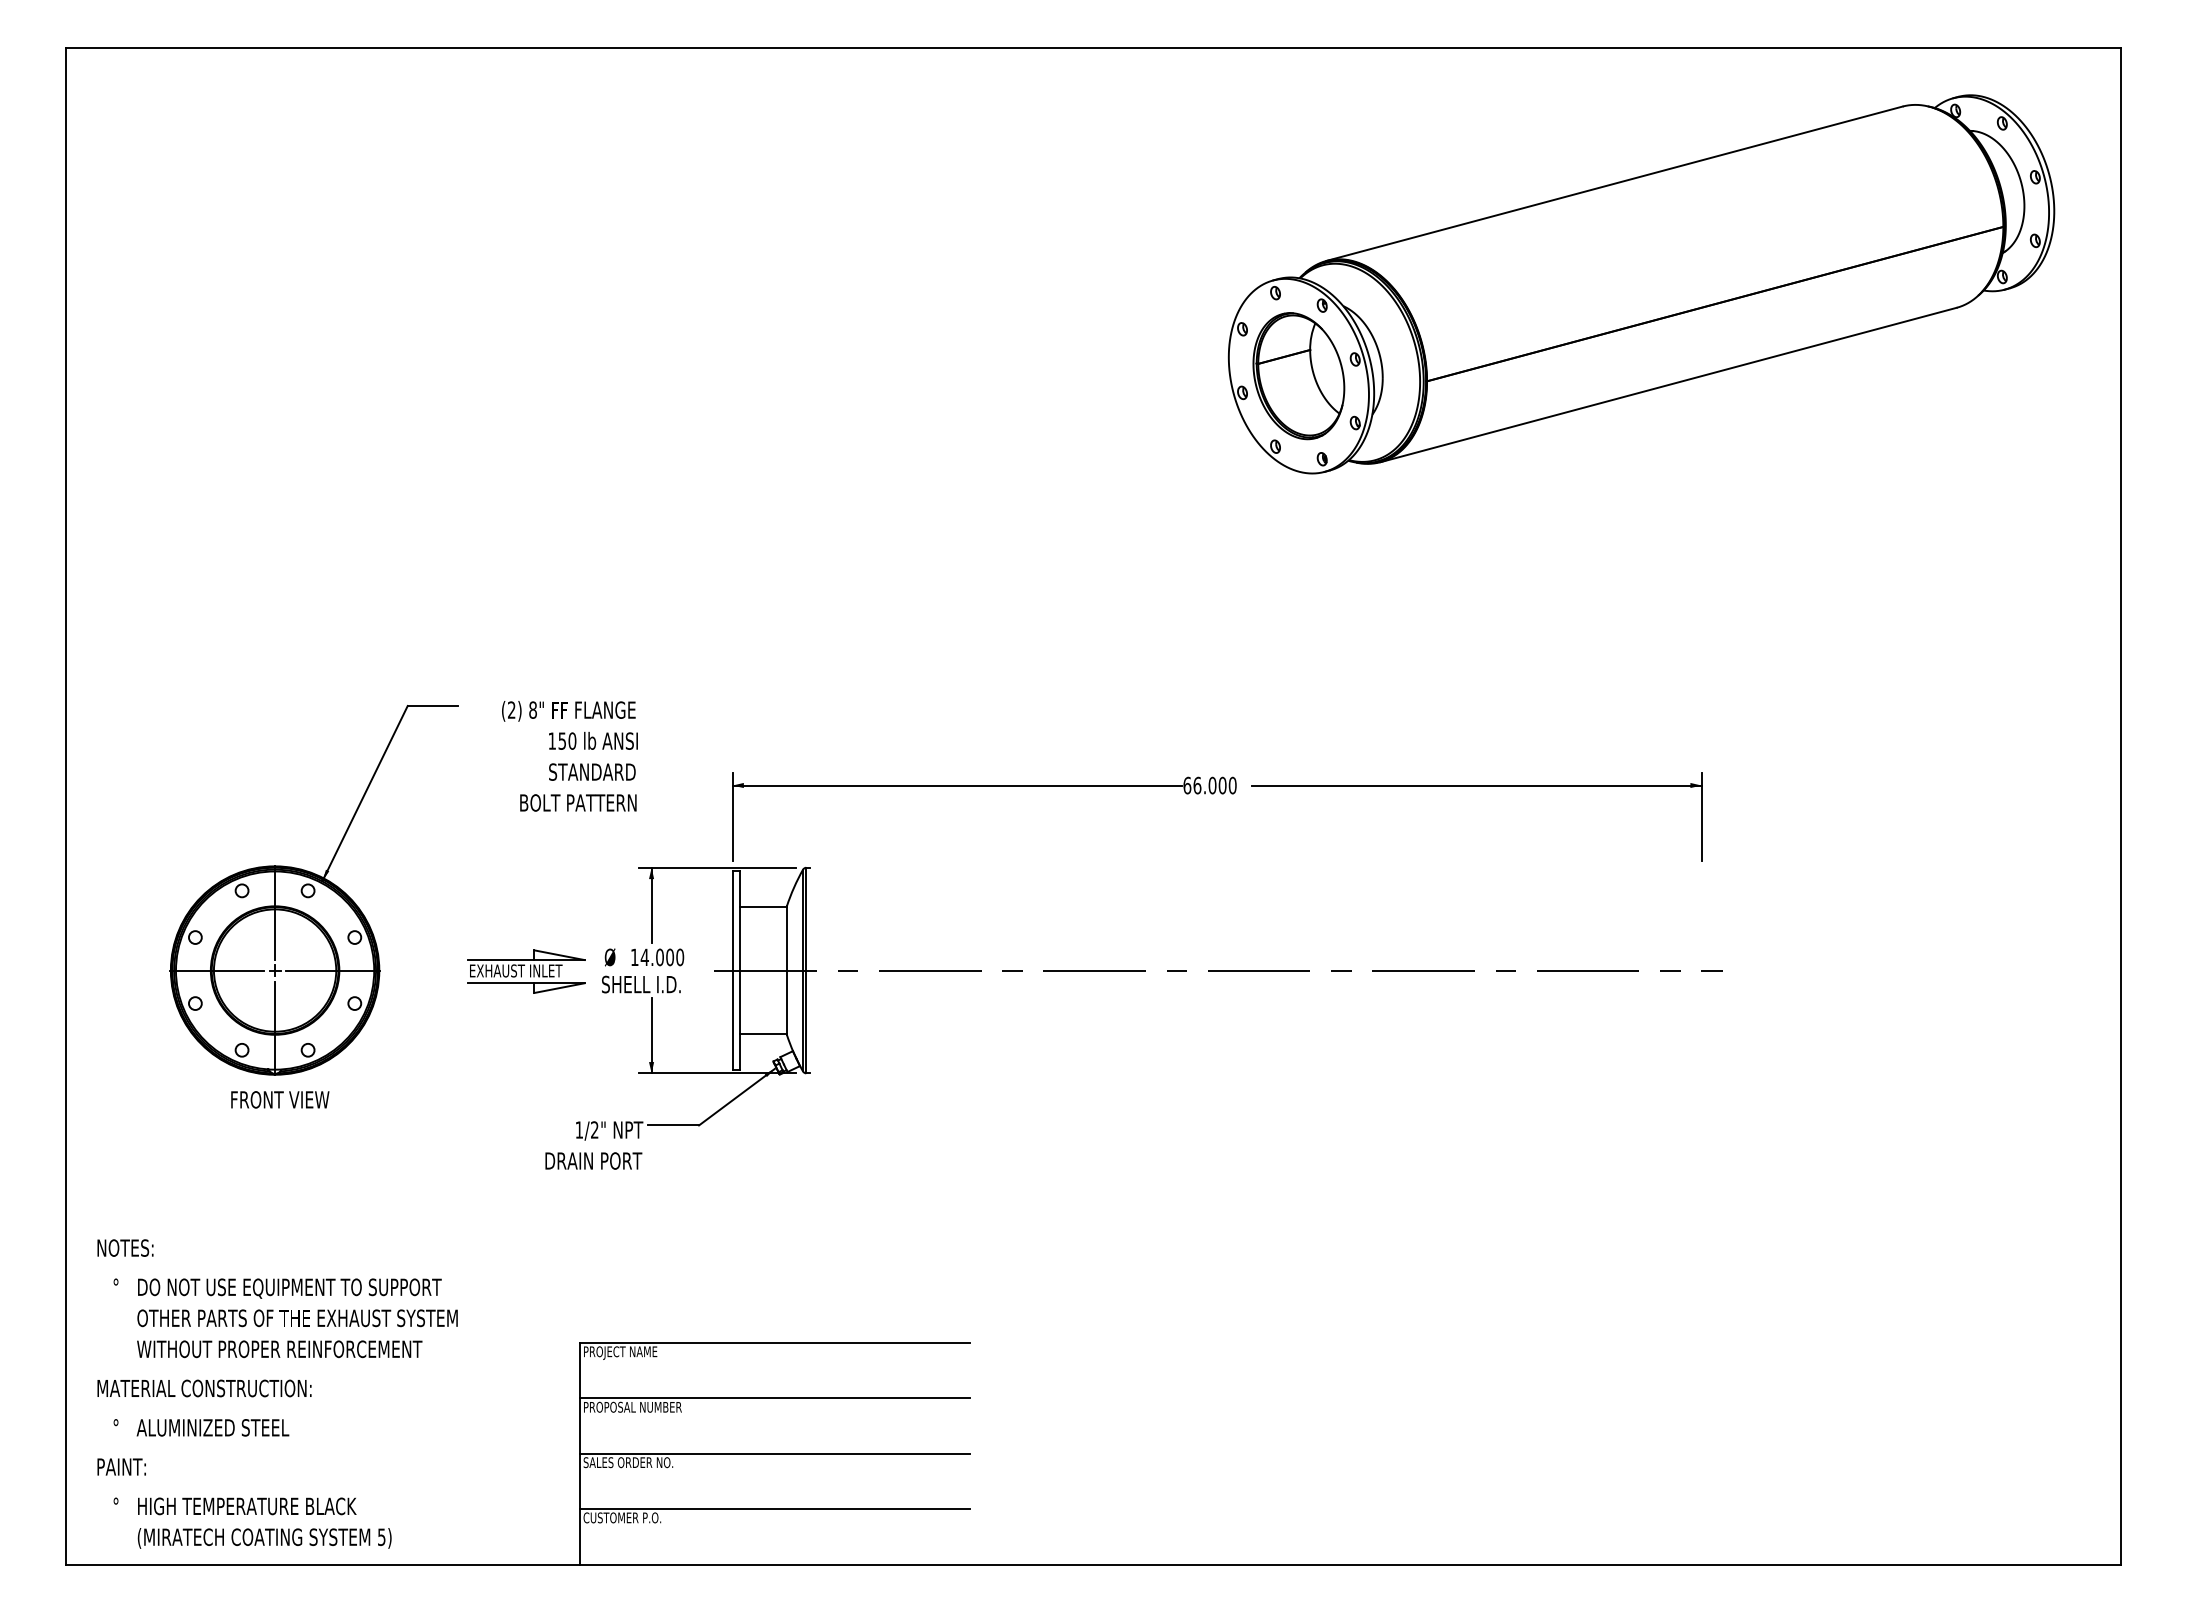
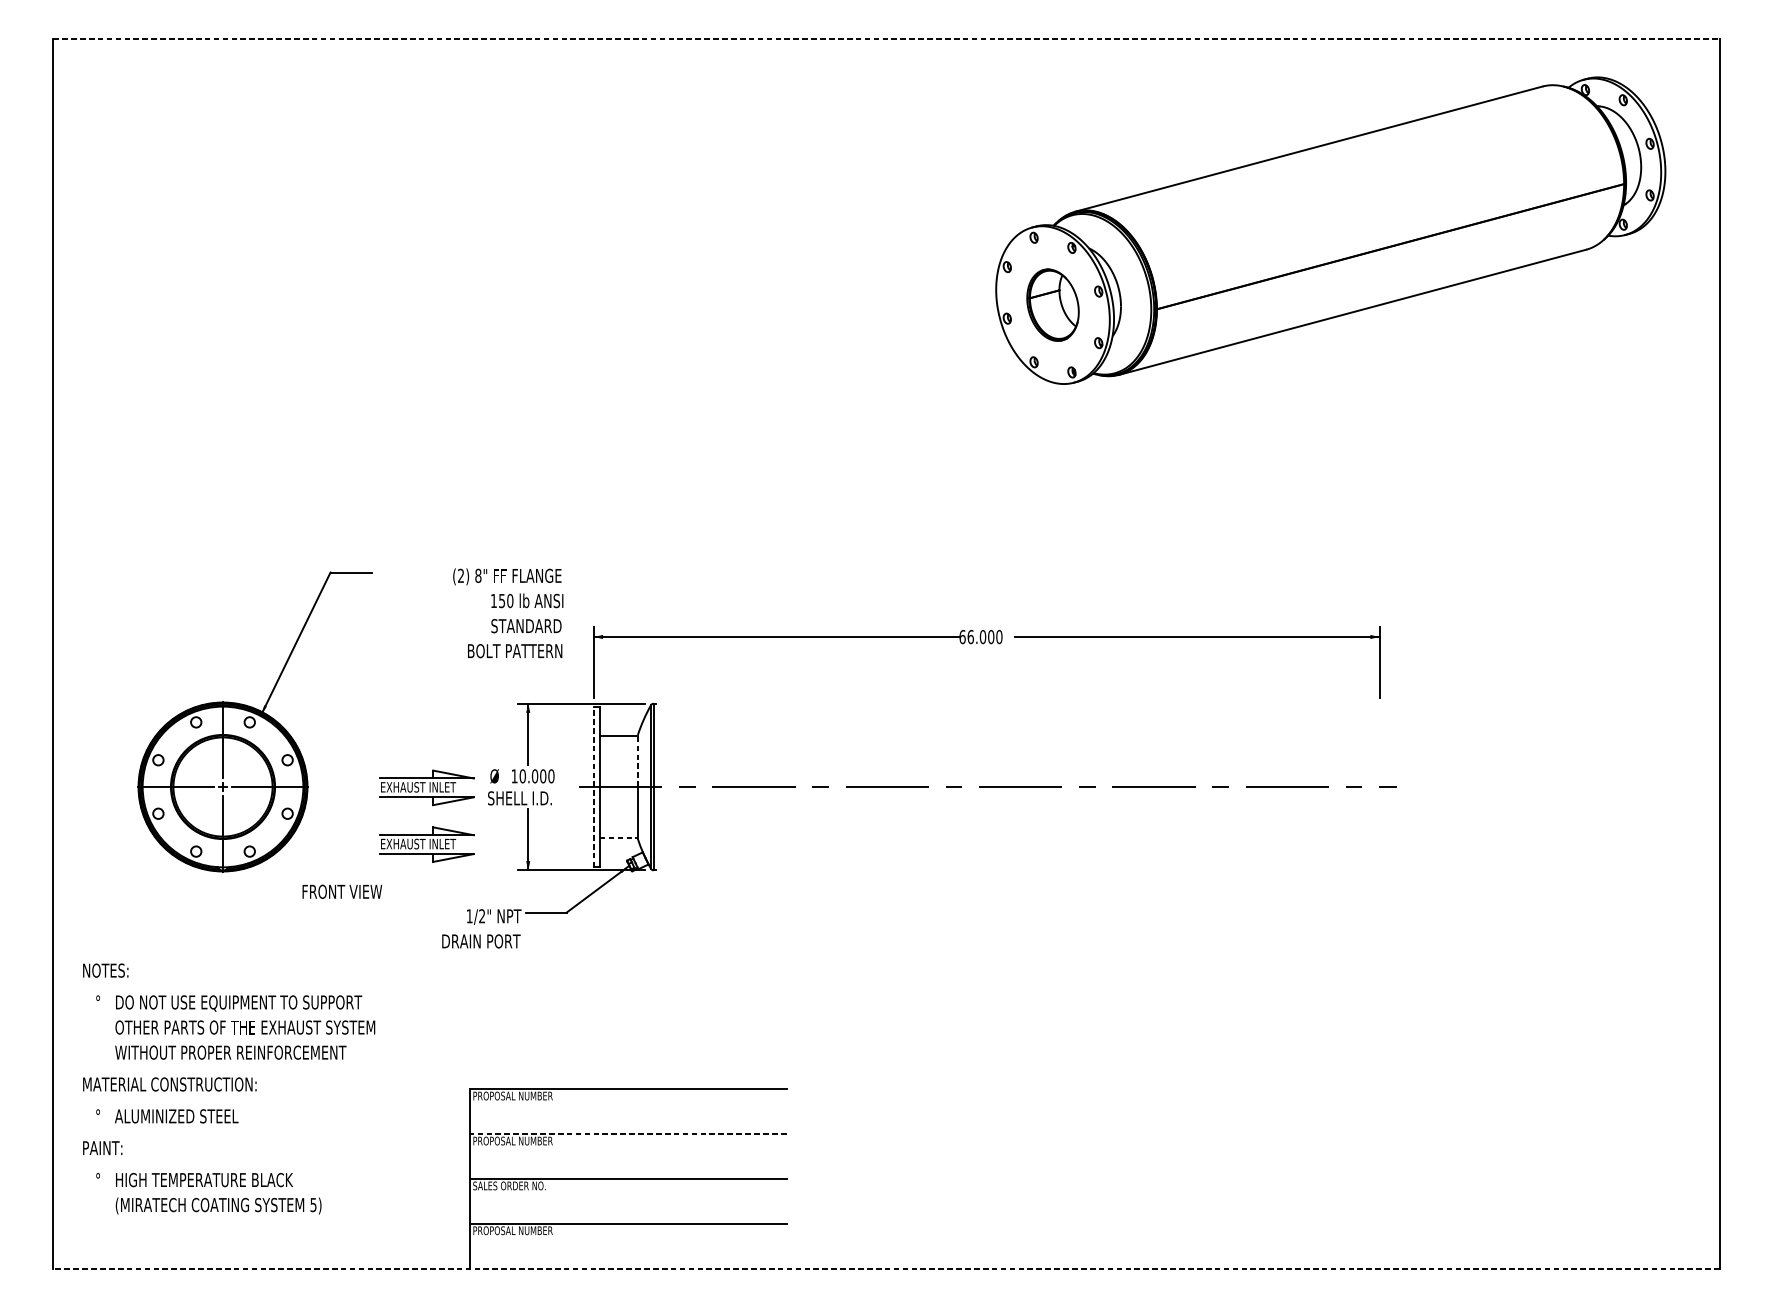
line: (1093, 48) -> (886, 39), solid -> dashed
part: (1298, 376) -> (1052, 305), size x0.7
text: (569, 756) -> (507, 613), moved
line: (786, 937) -> (637, 760), solid -> dashed
text: (644, 957) -> (522, 776), 14.000 -> 10.000
line: (732, 970) -> (593, 786), solid -> dashed
line: (763, 1033) -> (618, 838), solid -> dashed
part: (526, 1041) -> (426, 844), added
text: (280, 1099) -> (342, 891), moved
text: (642, 1352) -> (520, 1096), PROJECT NAME -> PROPOSAL NUMBER
text: (277, 1393) -> (229, 1088), moved
line: (774, 1398) -> (627, 1133), solid -> dashed
text: (632, 1517) -> (512, 1230), CUSTOMER P.O. -> PROPOSAL NUMBER
line: (1093, 1564) -> (886, 1268), solid -> dashed

